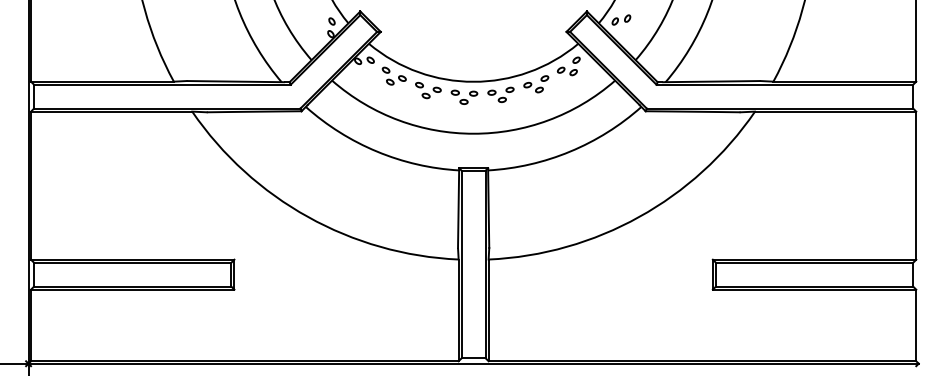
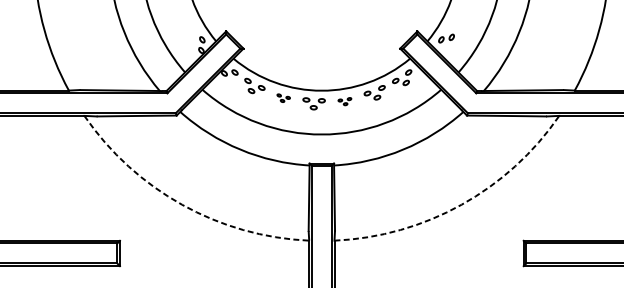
part: (428, 90) -> (283, 98), size x0.6
part: (500, 94) -> (344, 101), size x0.6
arc: (308, 216) -> (182, 204), solid -> dashed
arc: (639, 216) -> (461, 204), solid -> dashed

